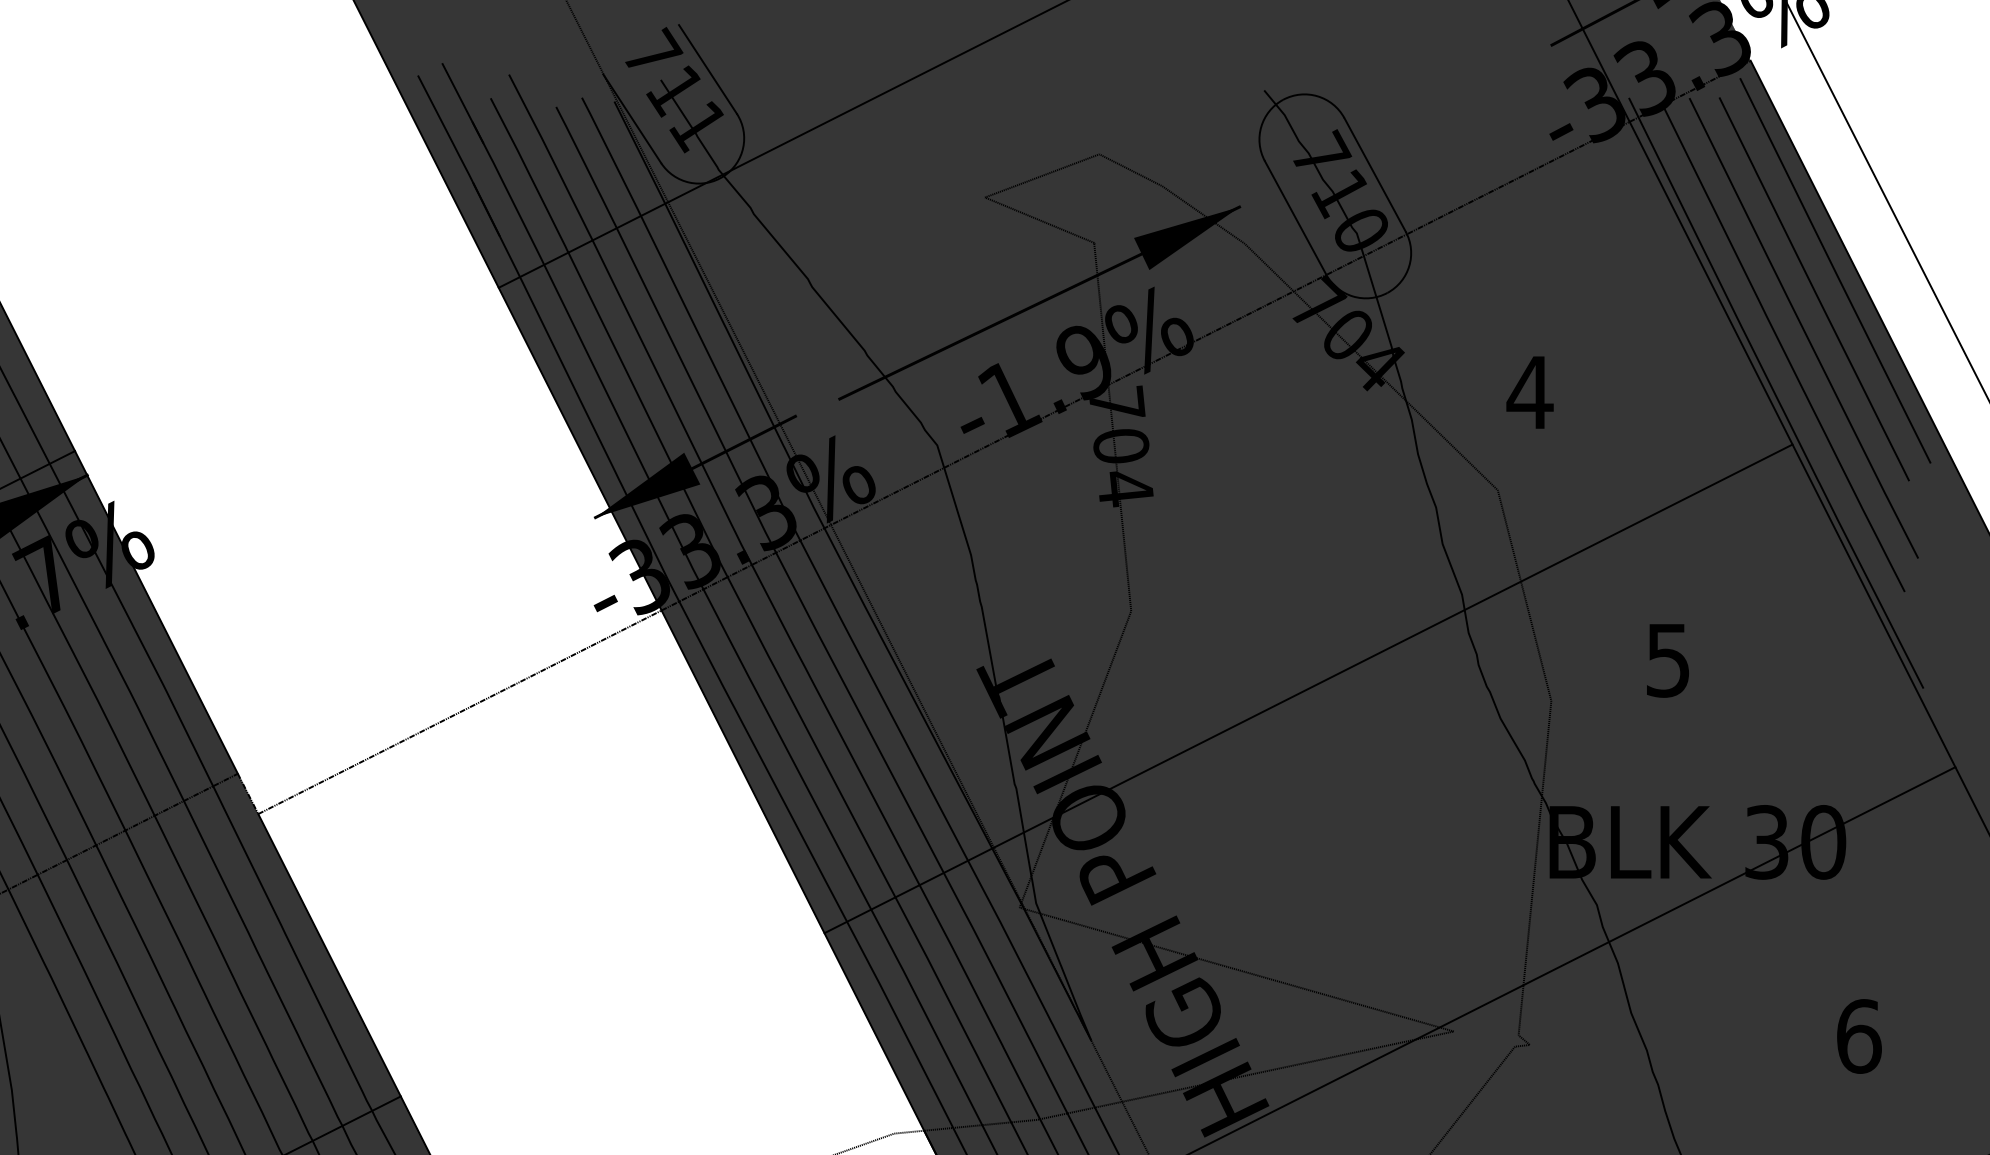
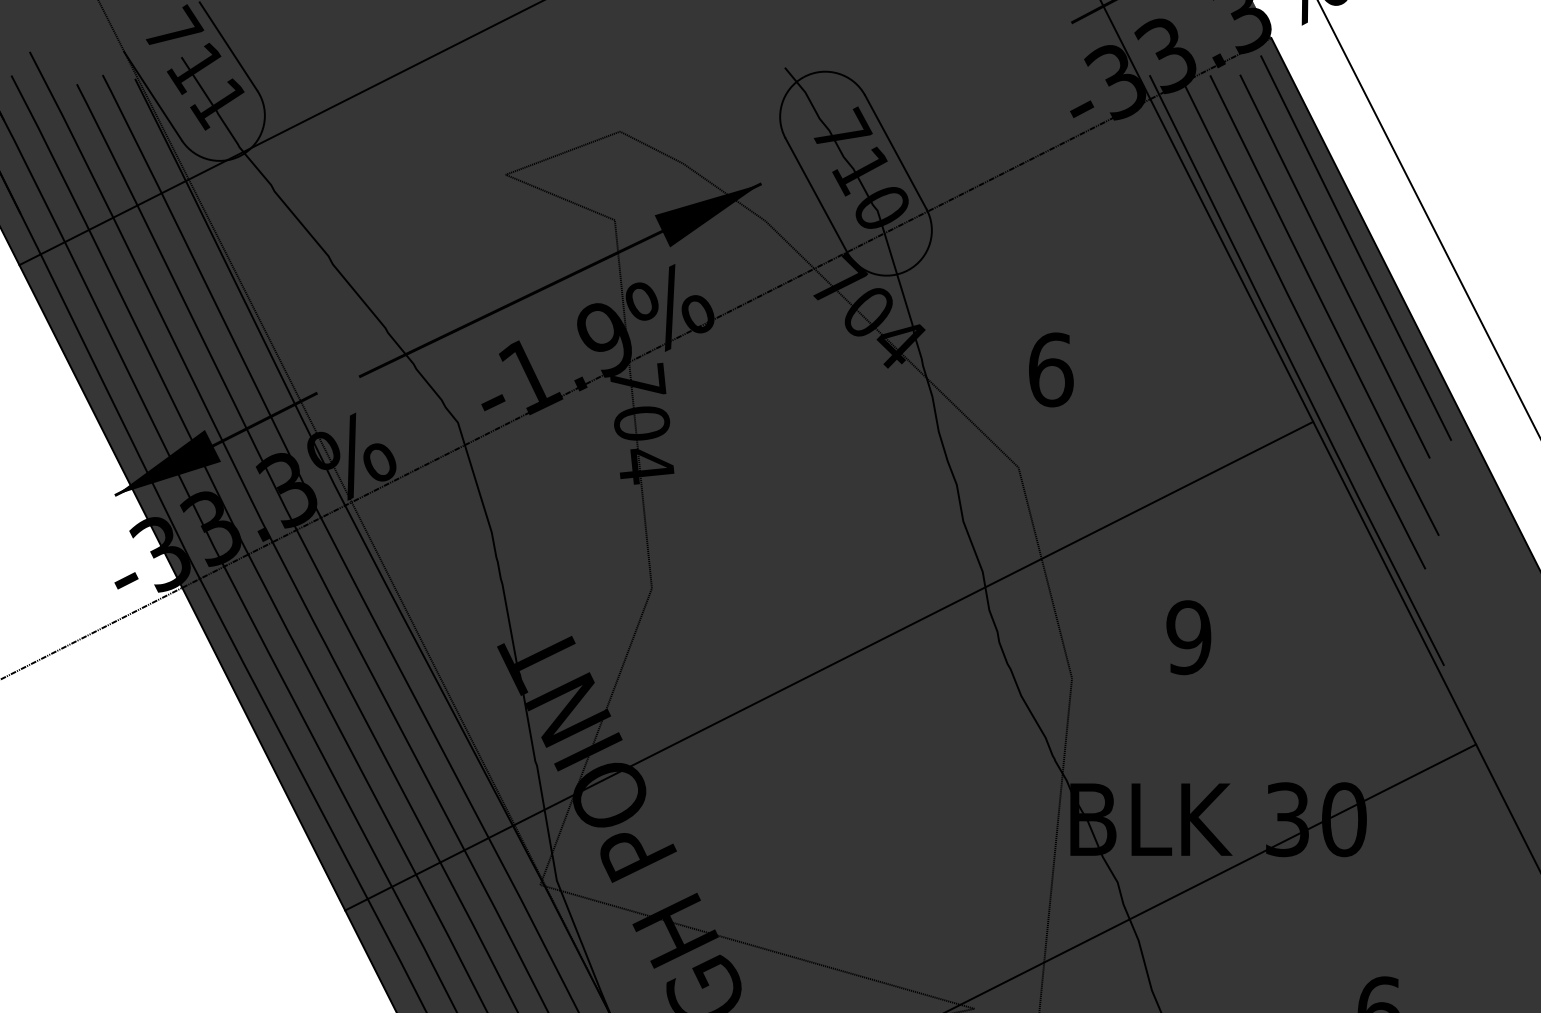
text: (1529, 392) -> (1050, 369), 4 -> 6
text: (1668, 659) -> (1189, 636), 5 -> 9

